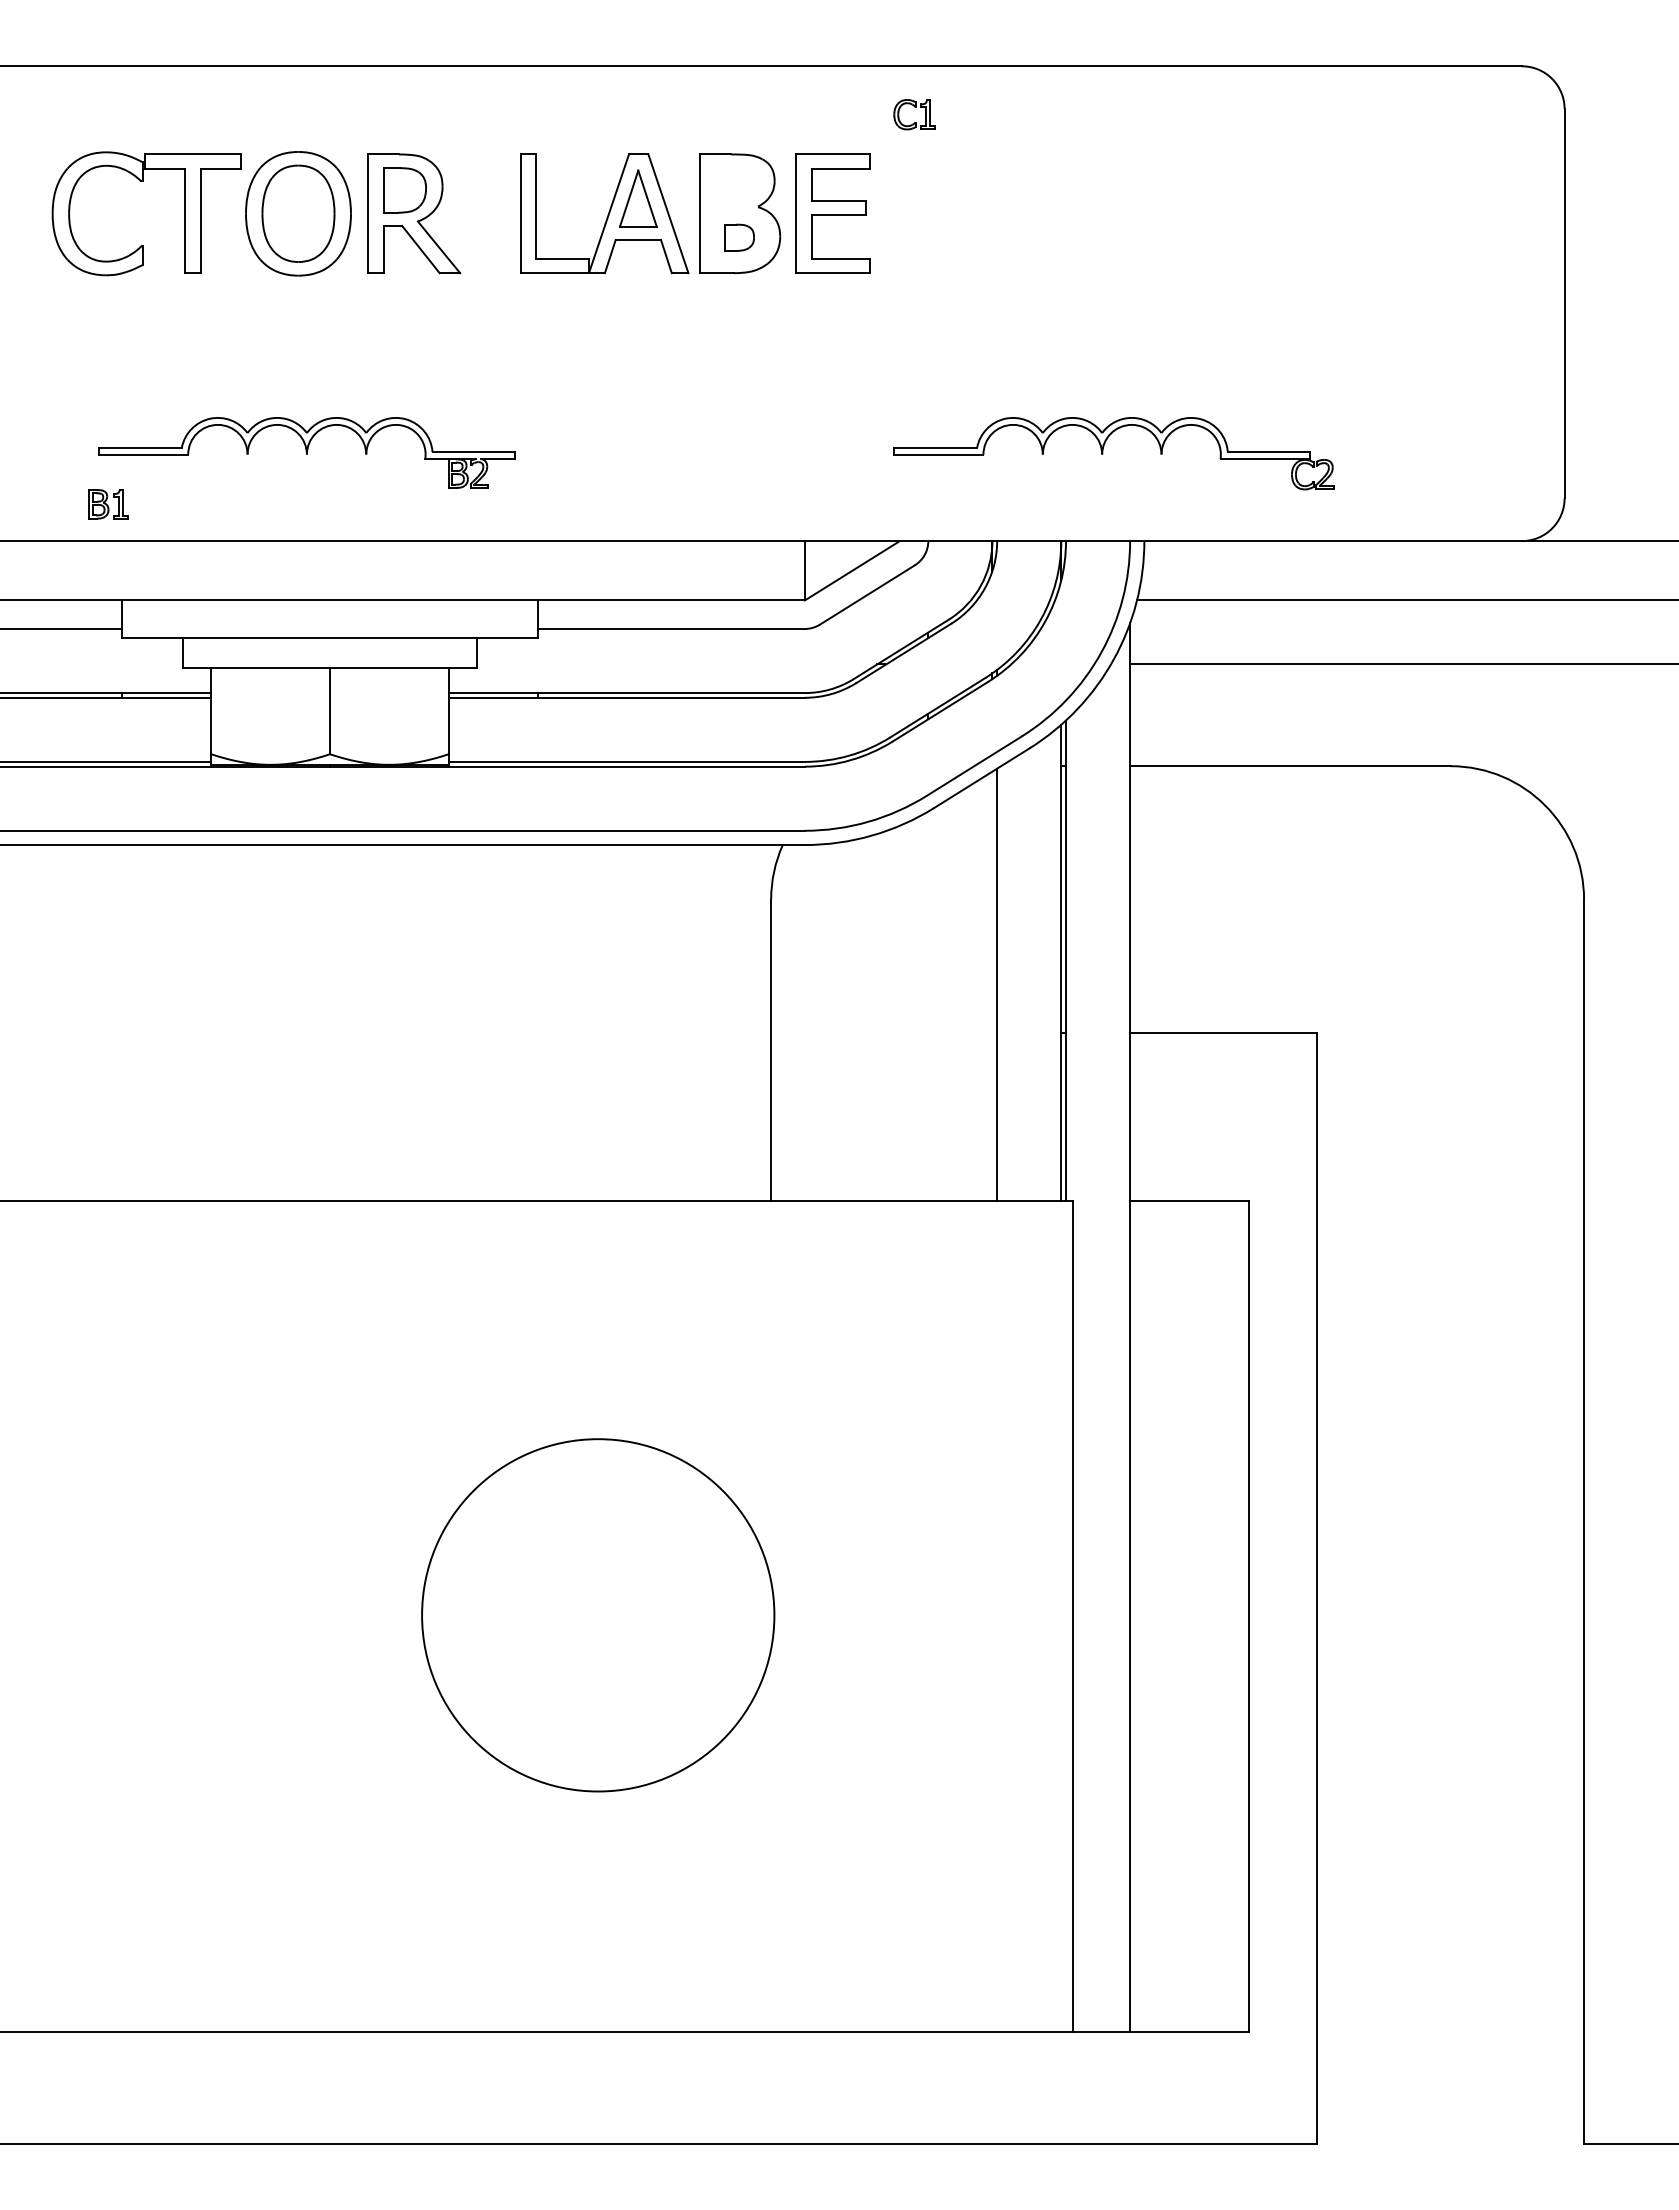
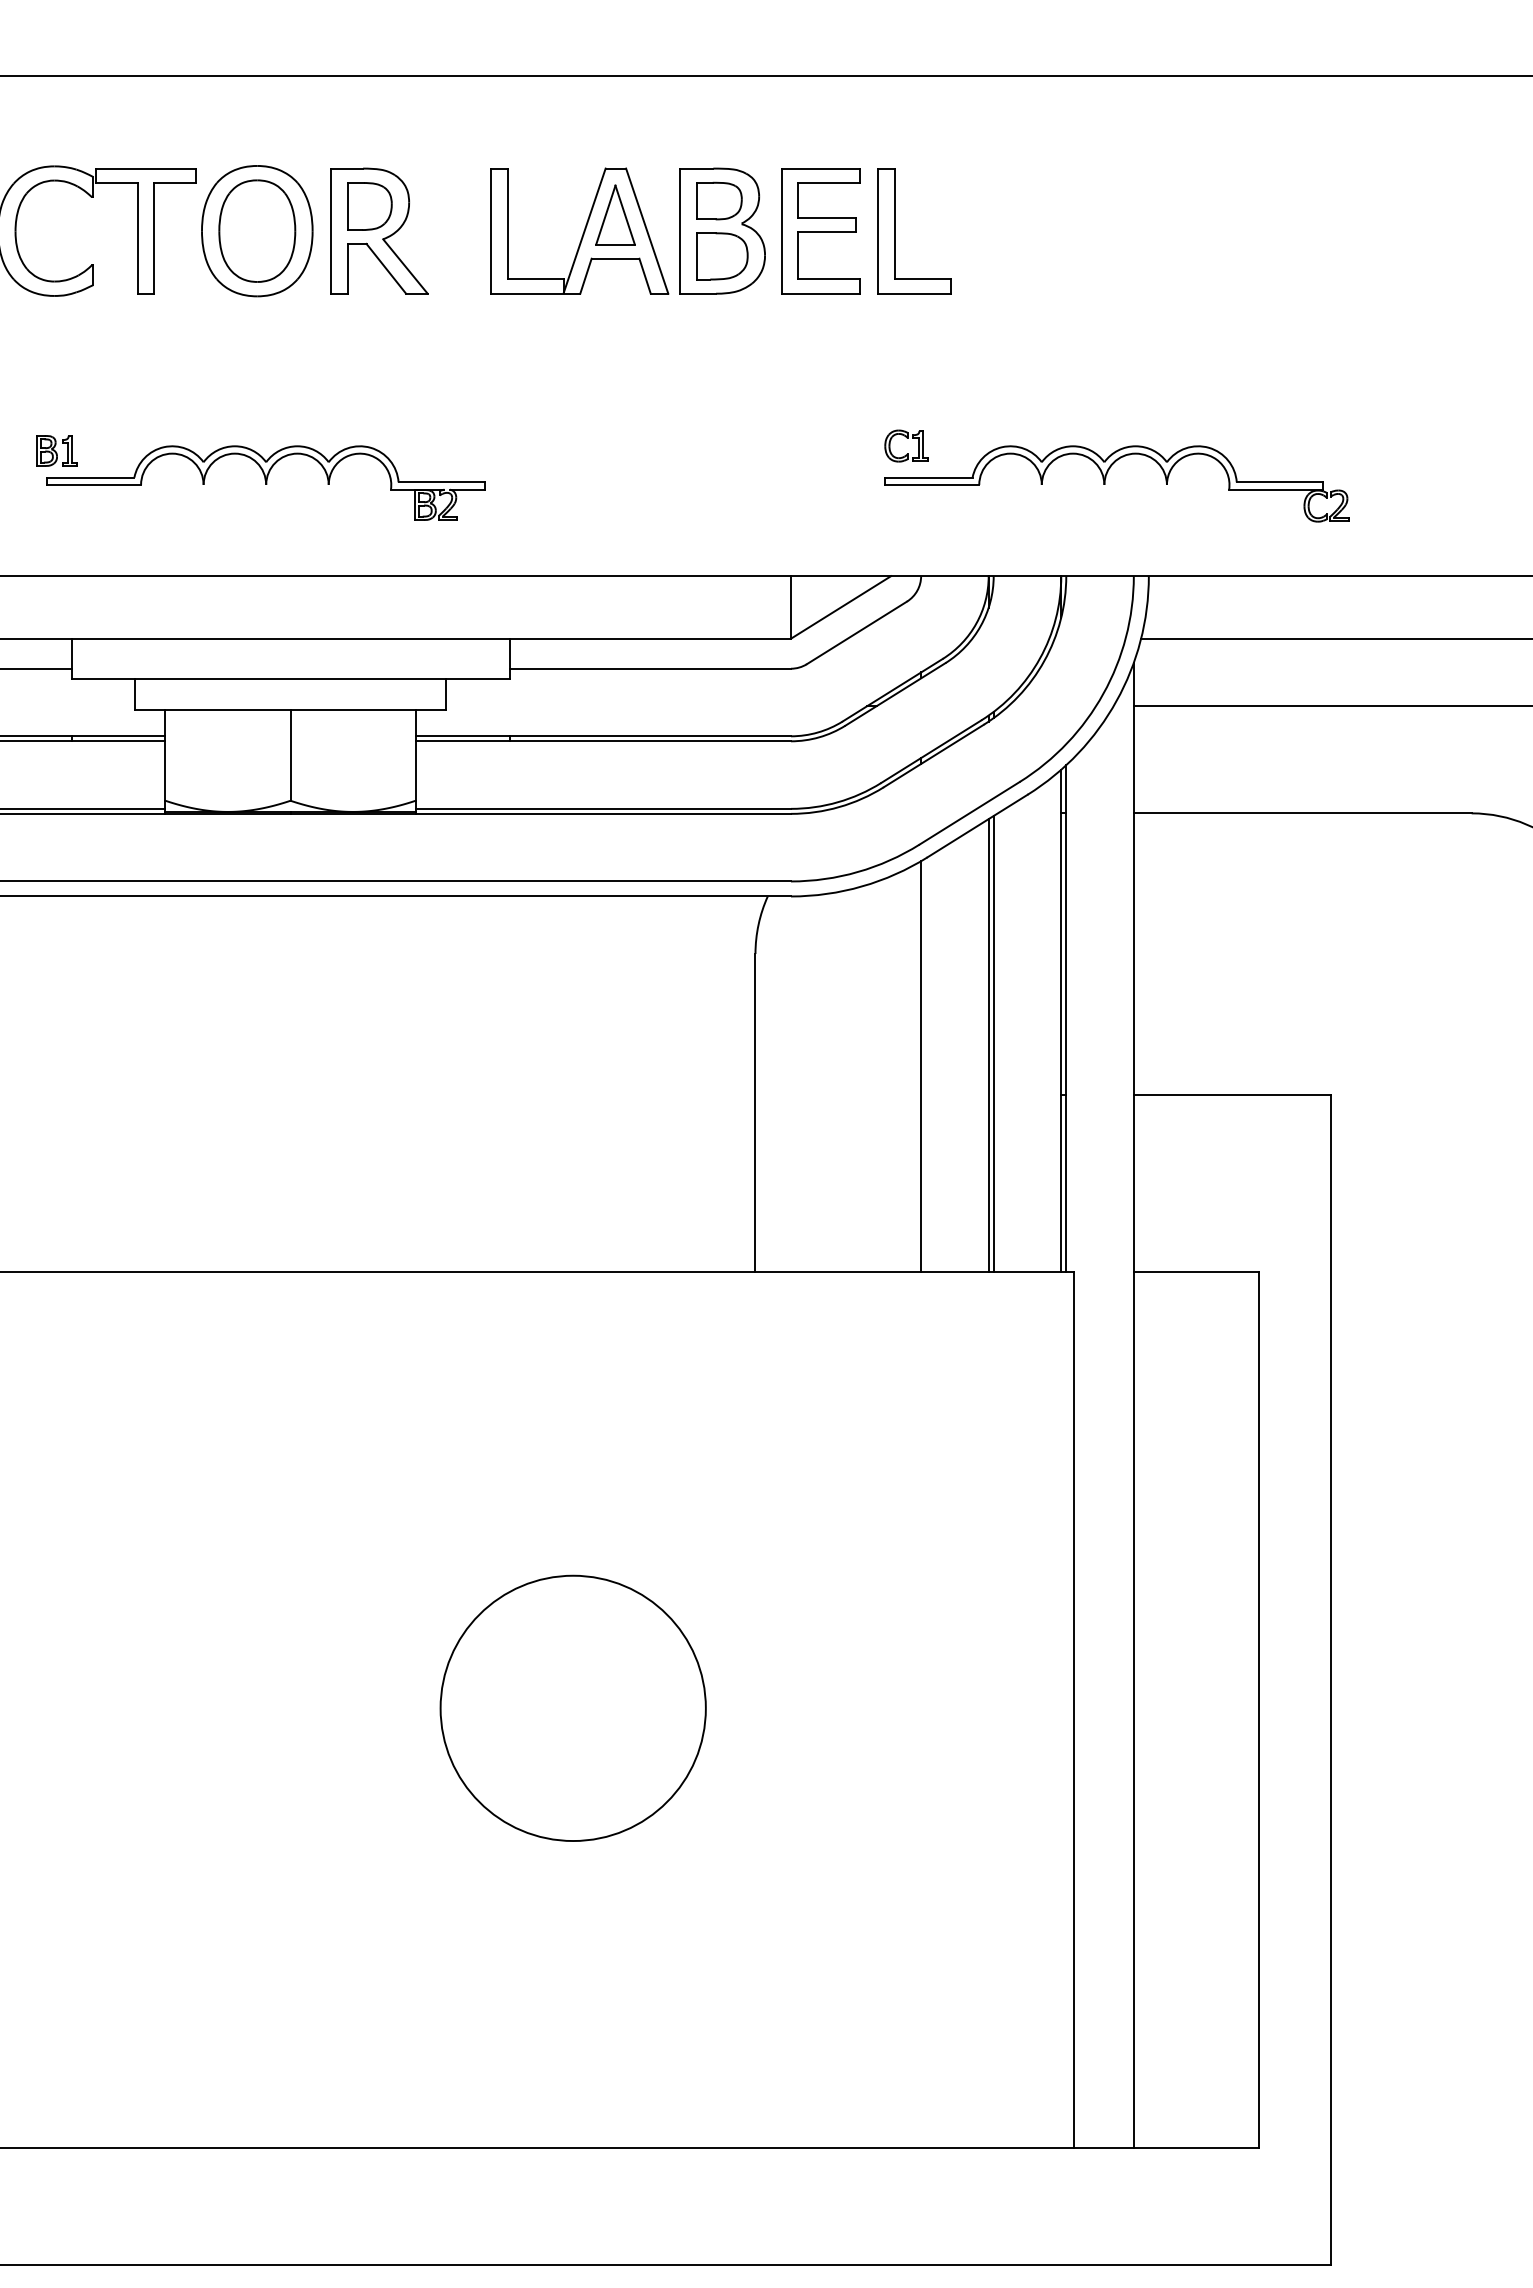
part: (914, 107) -> (906, 438), moved
part: (736, 185) -> (718, 201), added
part: (903, 213) -> (894, 230), added
part: (739, 237) -> (722, 256), size x1.67
part: (108, 504) -> (57, 451), moved
line: (992, 986) -> (988, 1045), added
line: (928, 1006) -> (921, 1066), added
circle: (598, 1615) -> (573, 1708), size x0.71

